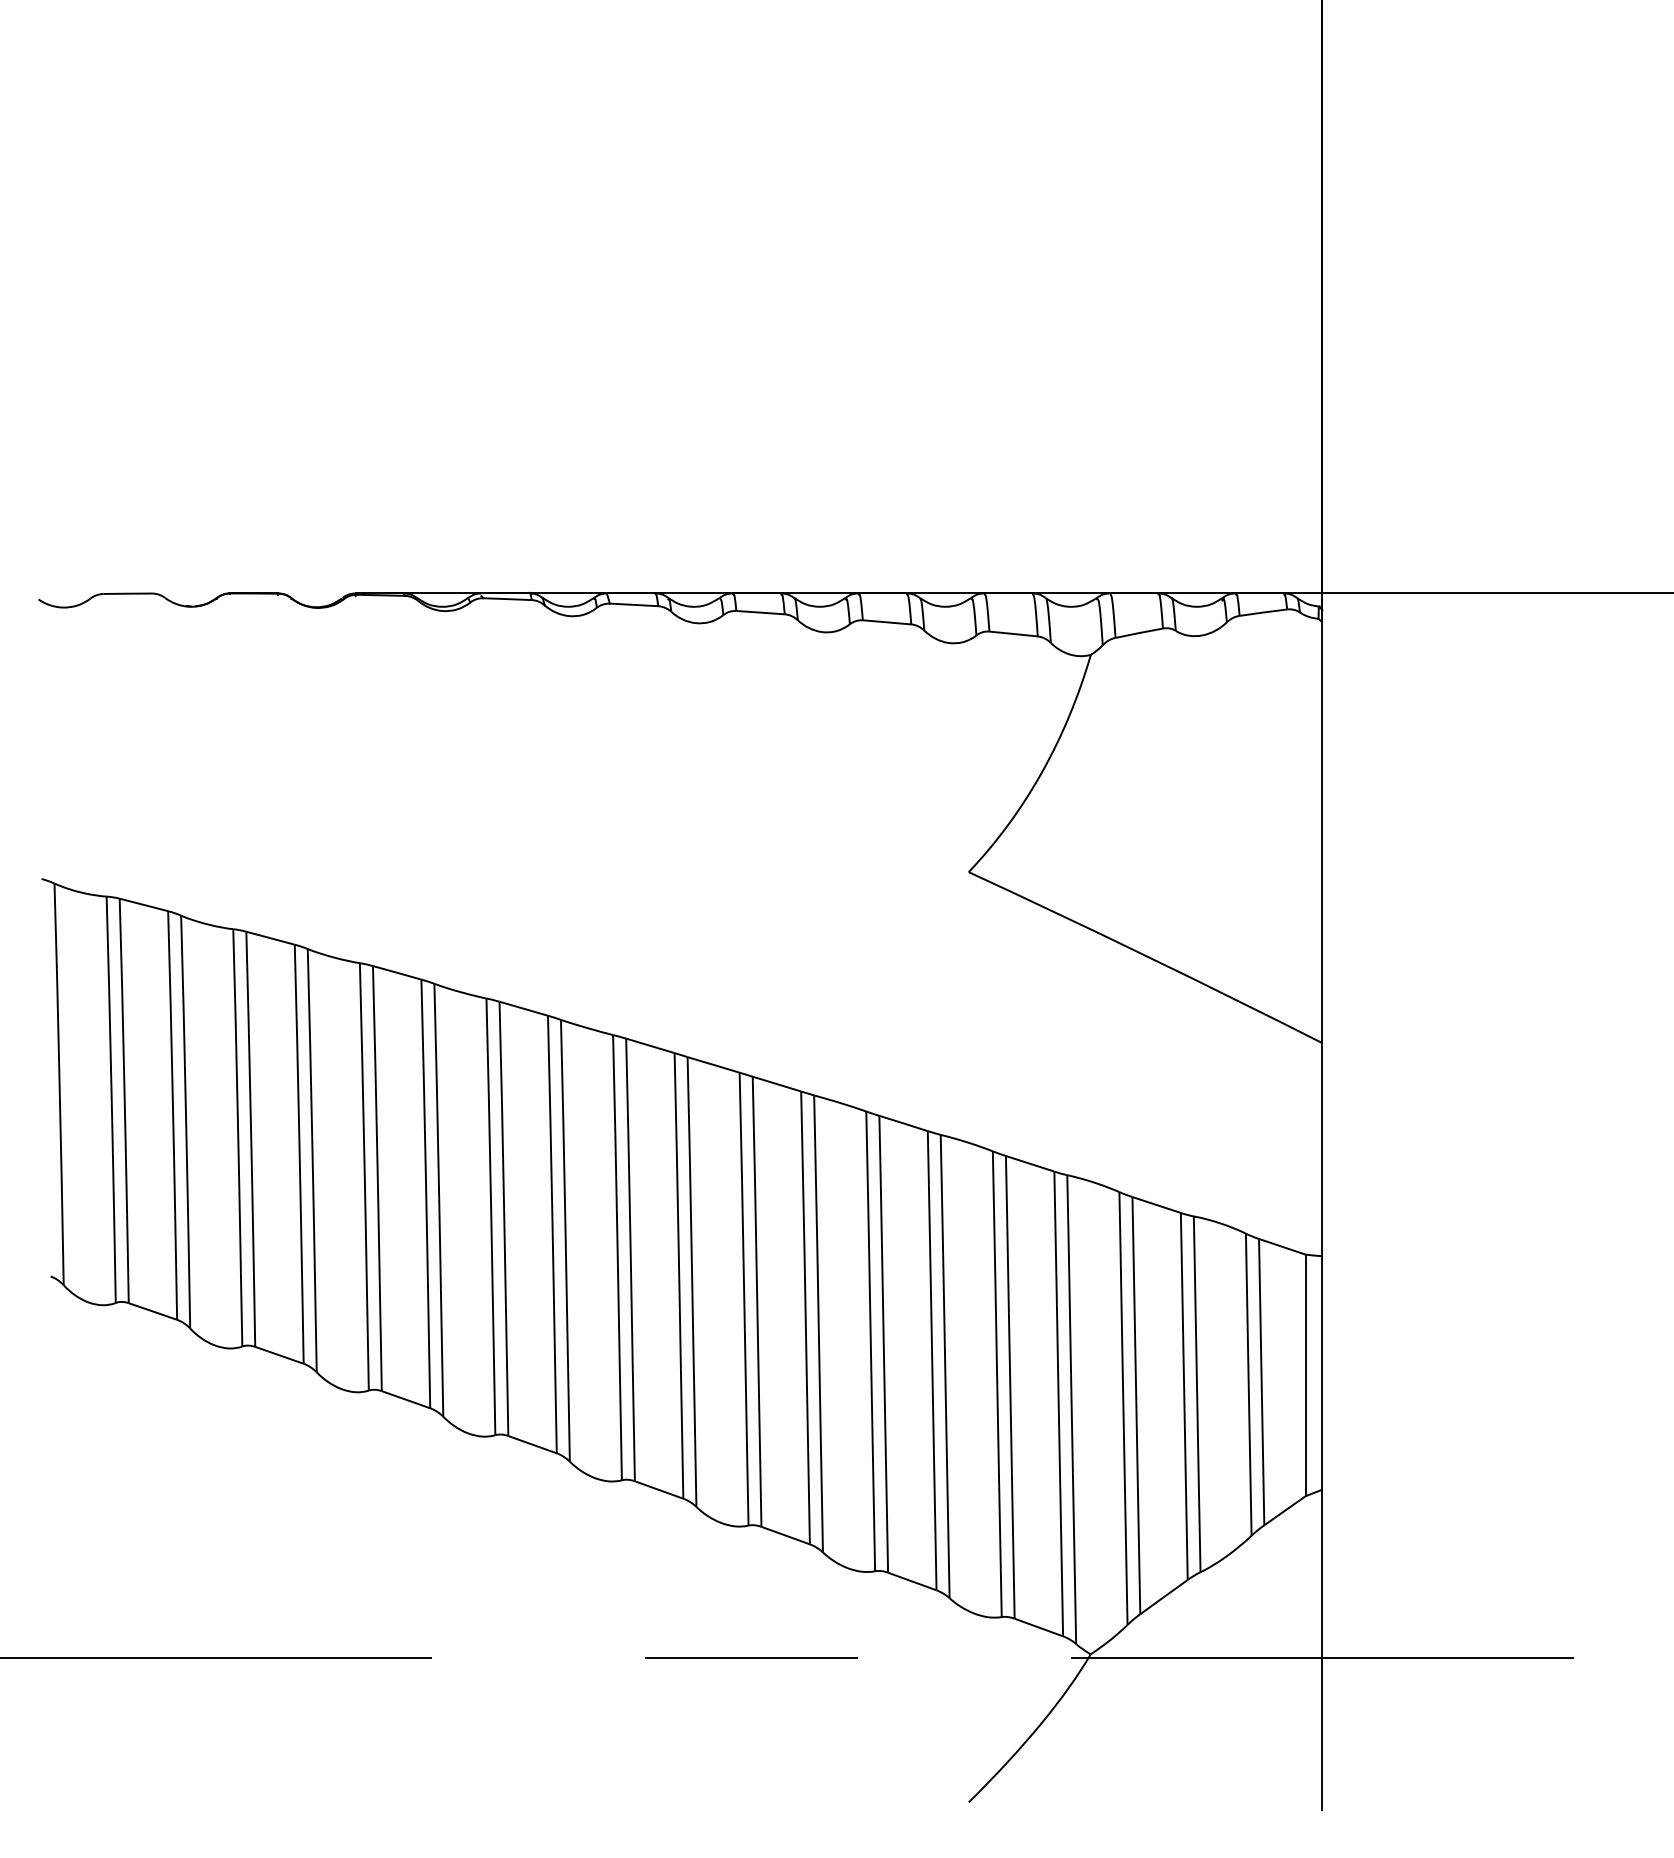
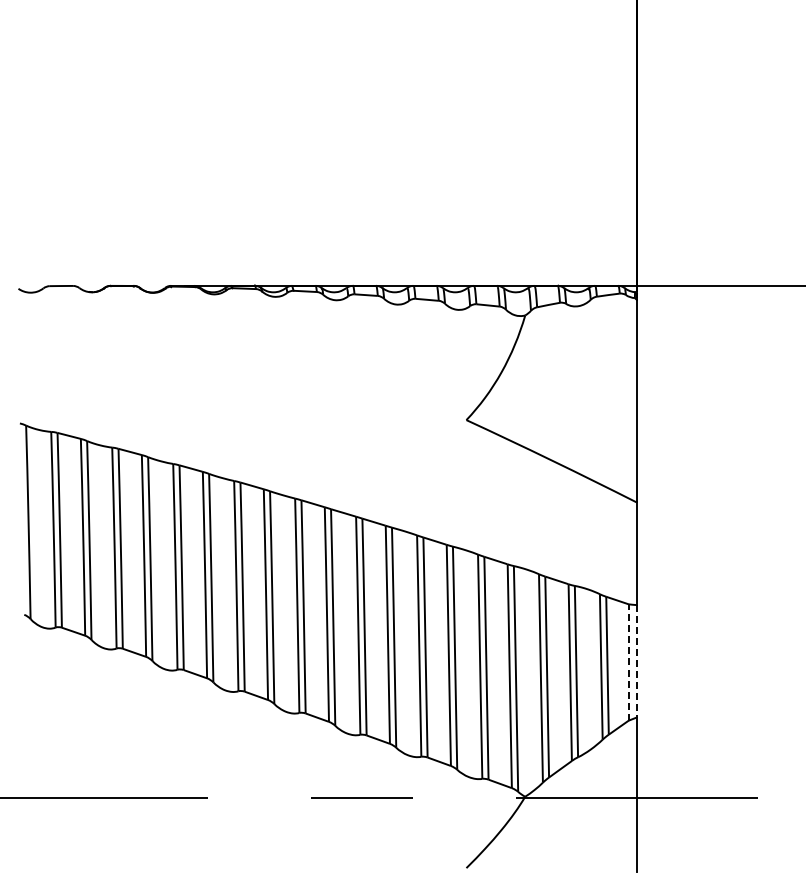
line: (1321, 1373) -> (636, 661), solid -> dashed
line: (1305, 1375) -> (628, 662), solid -> dashed

